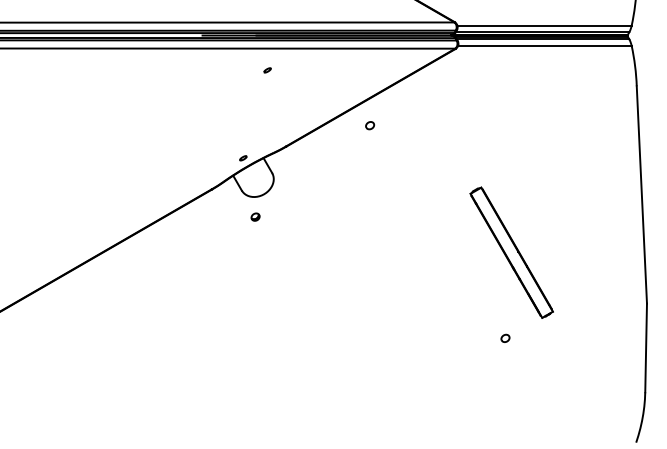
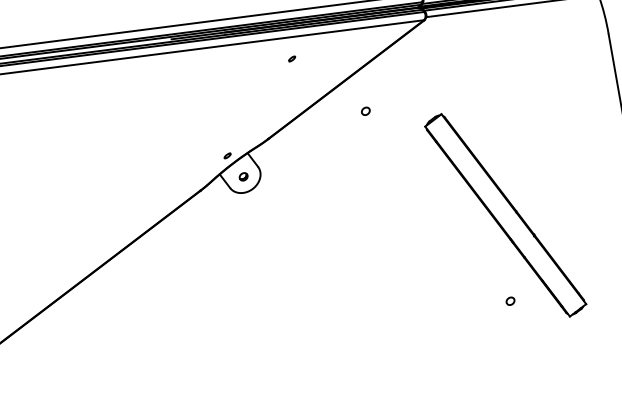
part: (267, 70) -> (292, 59), moved
part: (370, 125) -> (366, 111), moved
part: (255, 216) -> (243, 176), moved
part: (511, 252) -> (505, 215), size x1.67

